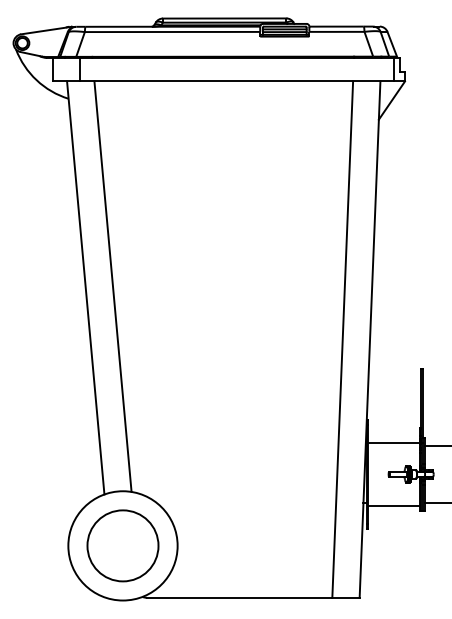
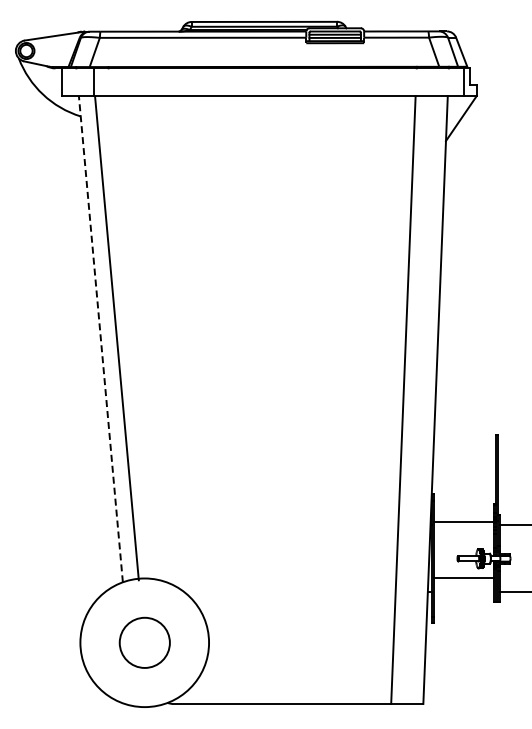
line: (112, 286) -> (116, 338), moved
line: (85, 287) -> (100, 338), solid -> dashed
line: (393, 505) -> (463, 578), moved
circle: (122, 545) -> (144, 642), size x0.6

